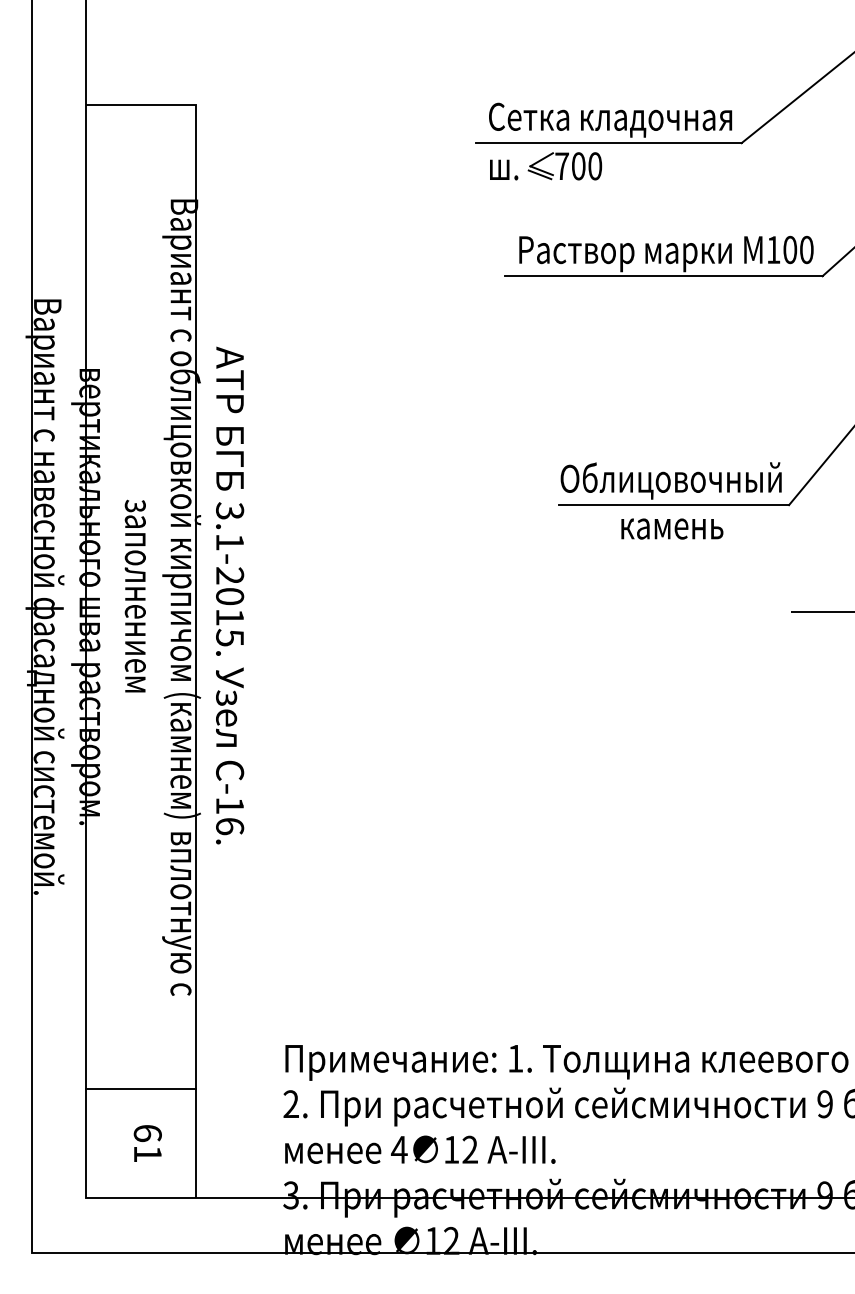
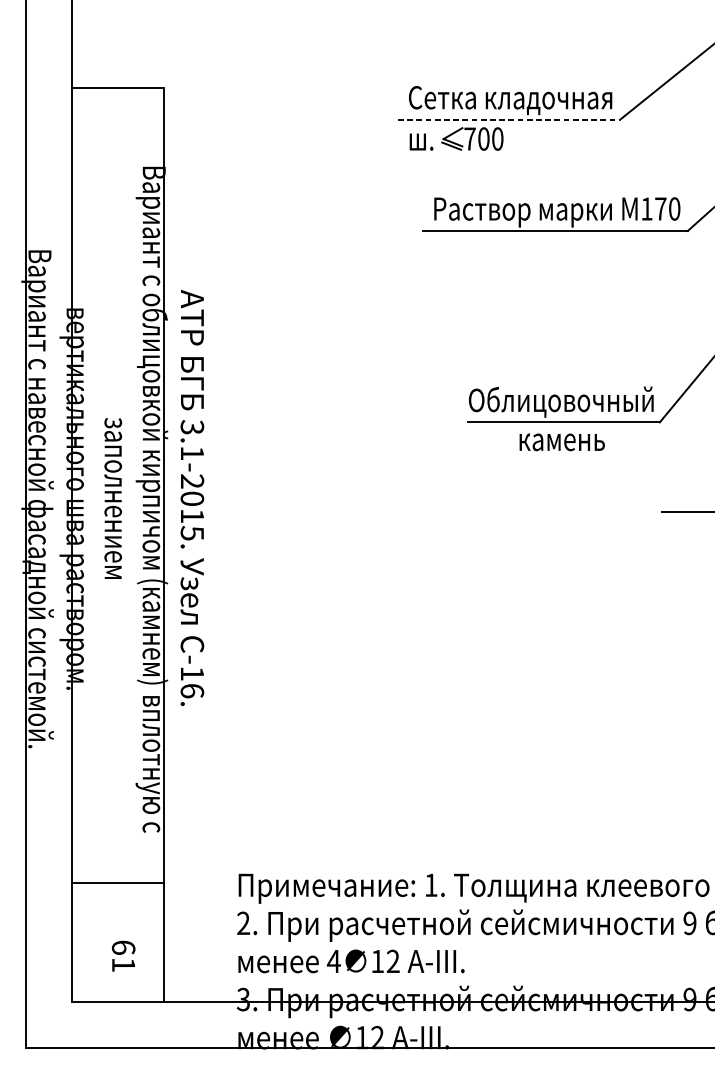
line: (608, 143) -> (508, 119), solid -> dashed
text: (790, 249) -> (661, 208), 100 -> 170
line: (140, 1088) -> (117, 882), moved

